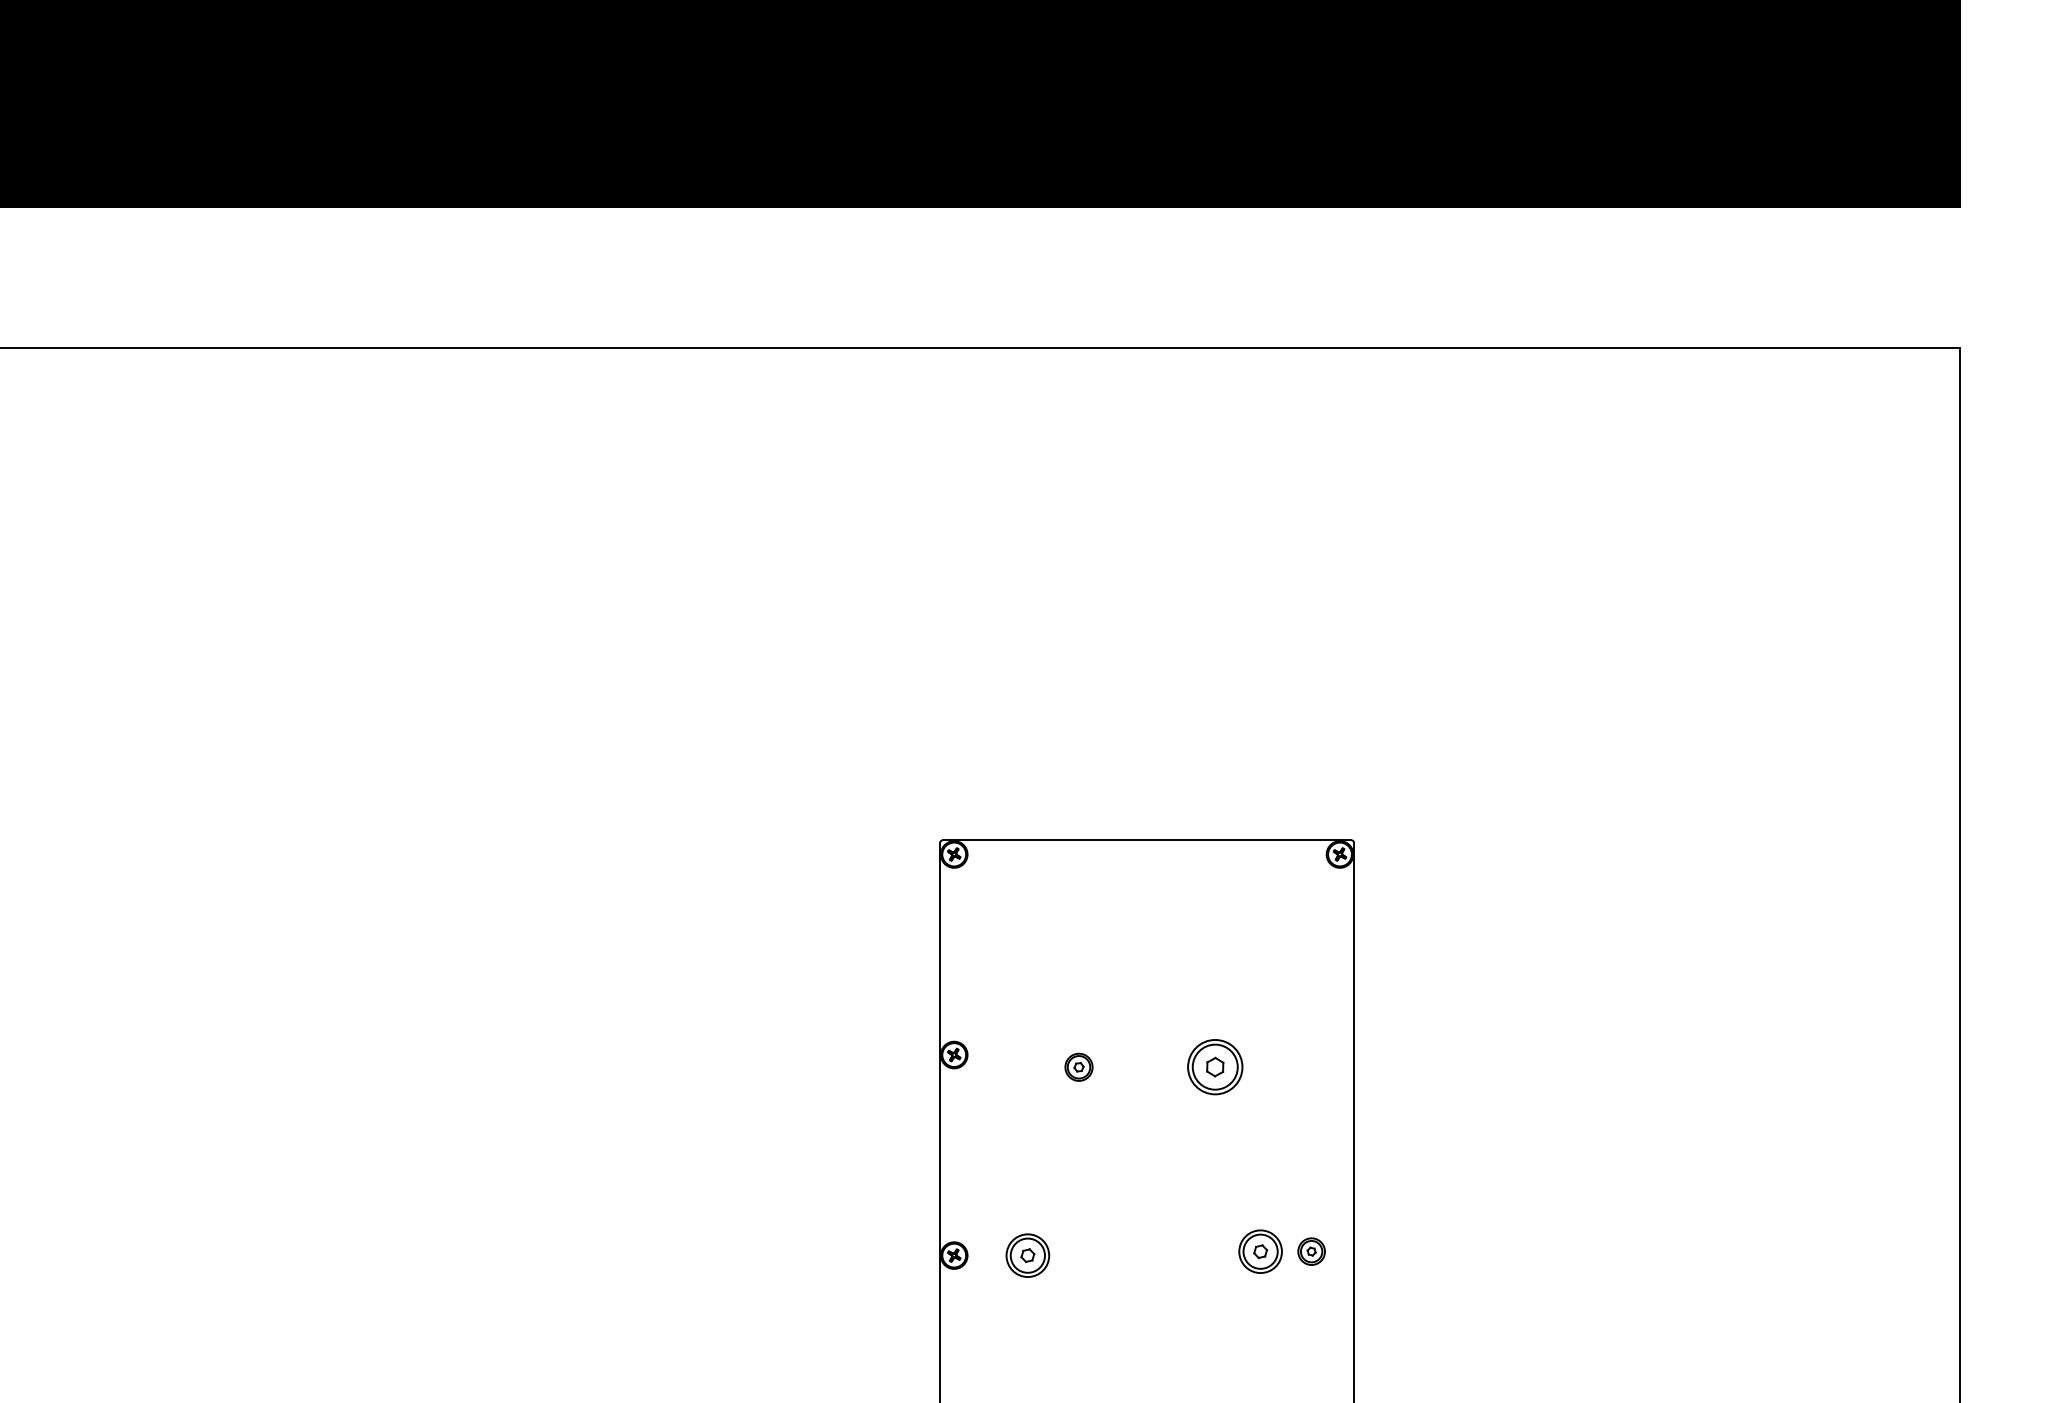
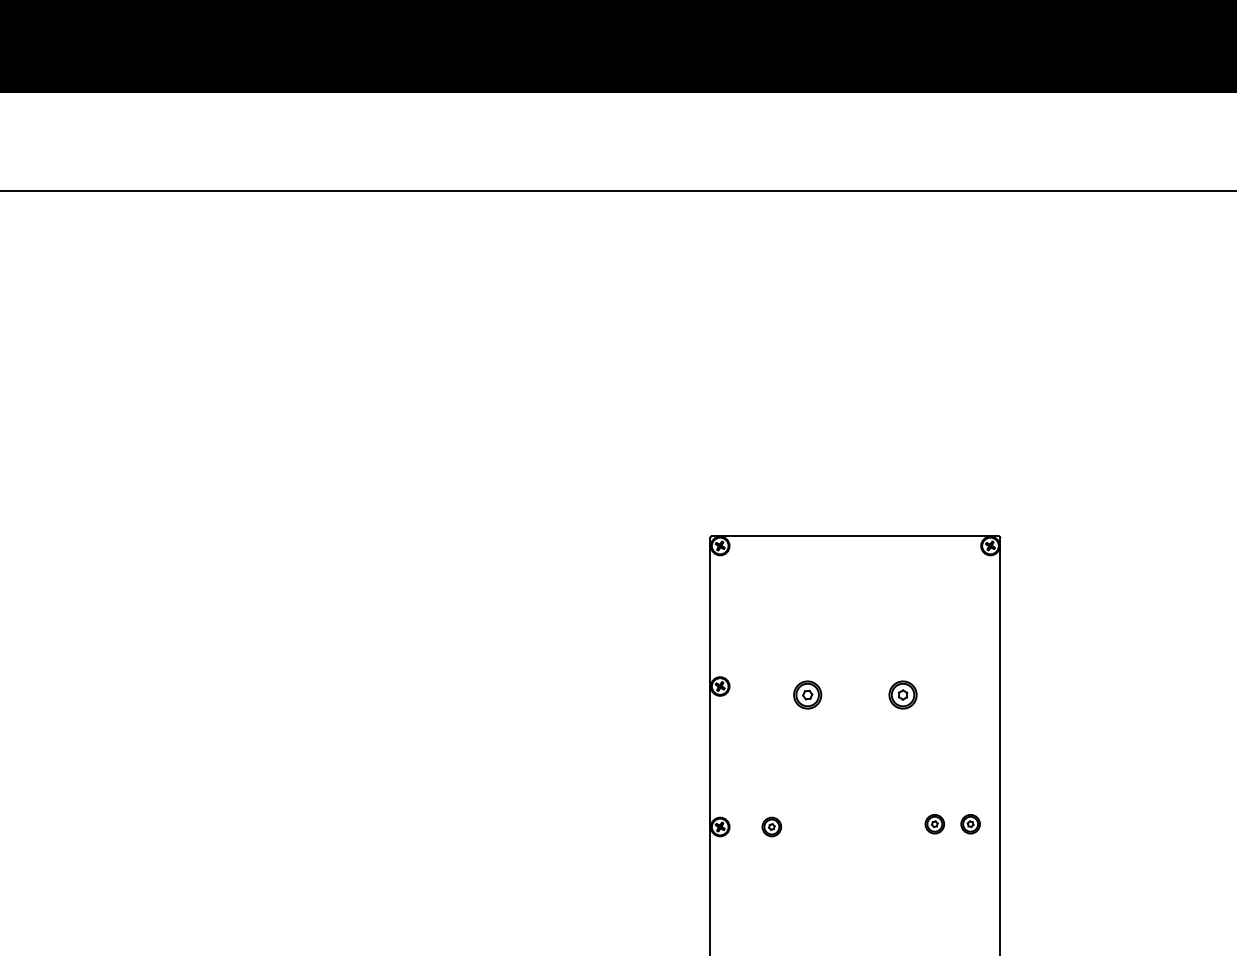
part: (1078, 1067) -> (807, 695), size x1.43
part: (1214, 1067) -> (902, 695), size x0.71
part: (1260, 1251) -> (934, 824), size x0.62
part: (1027, 1255) -> (771, 826), size x0.62

